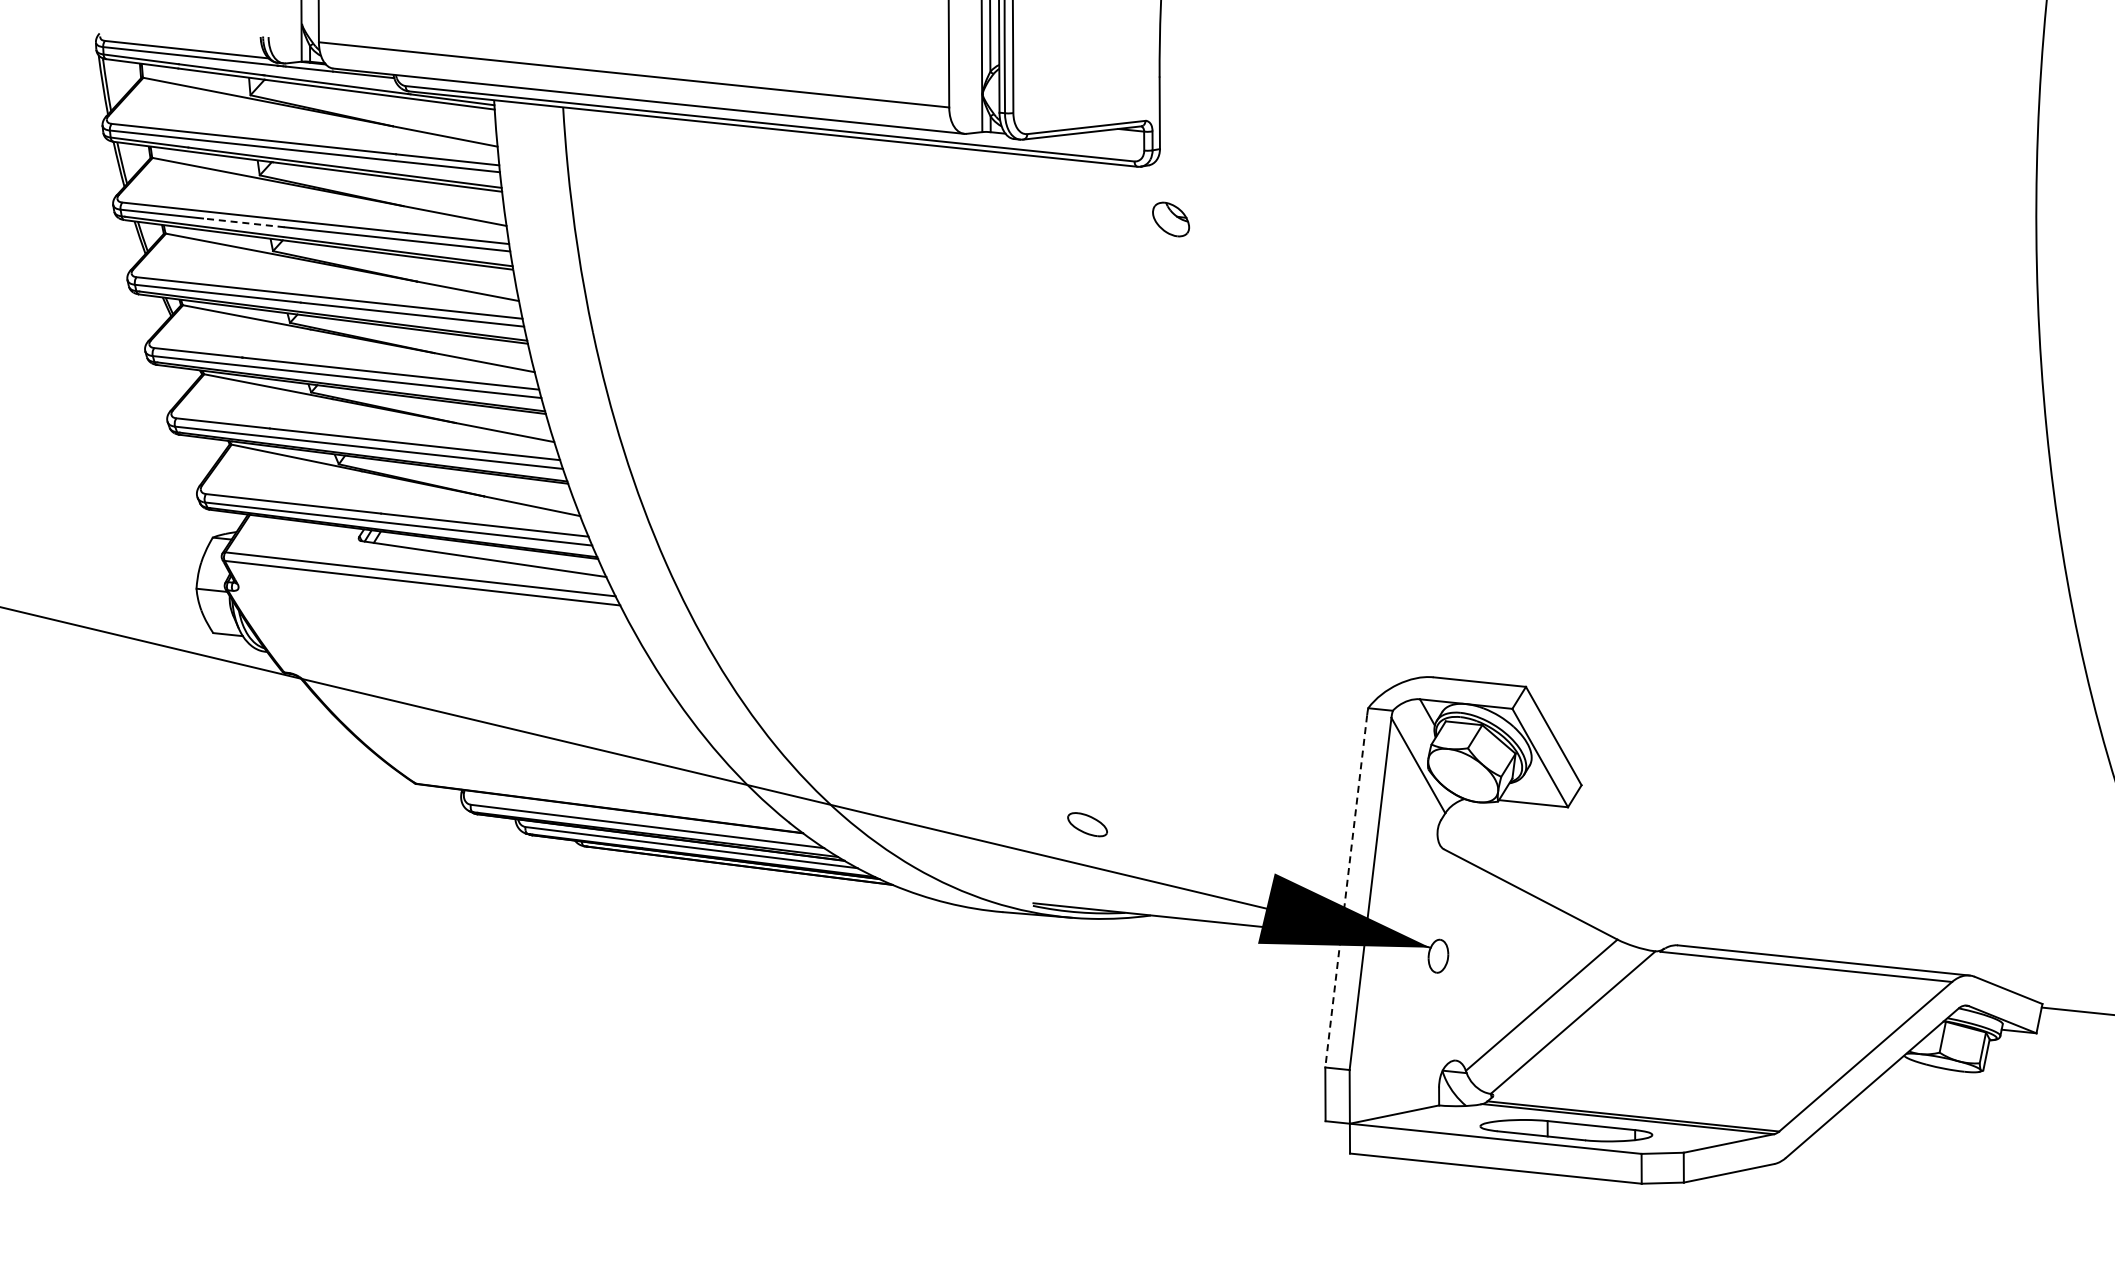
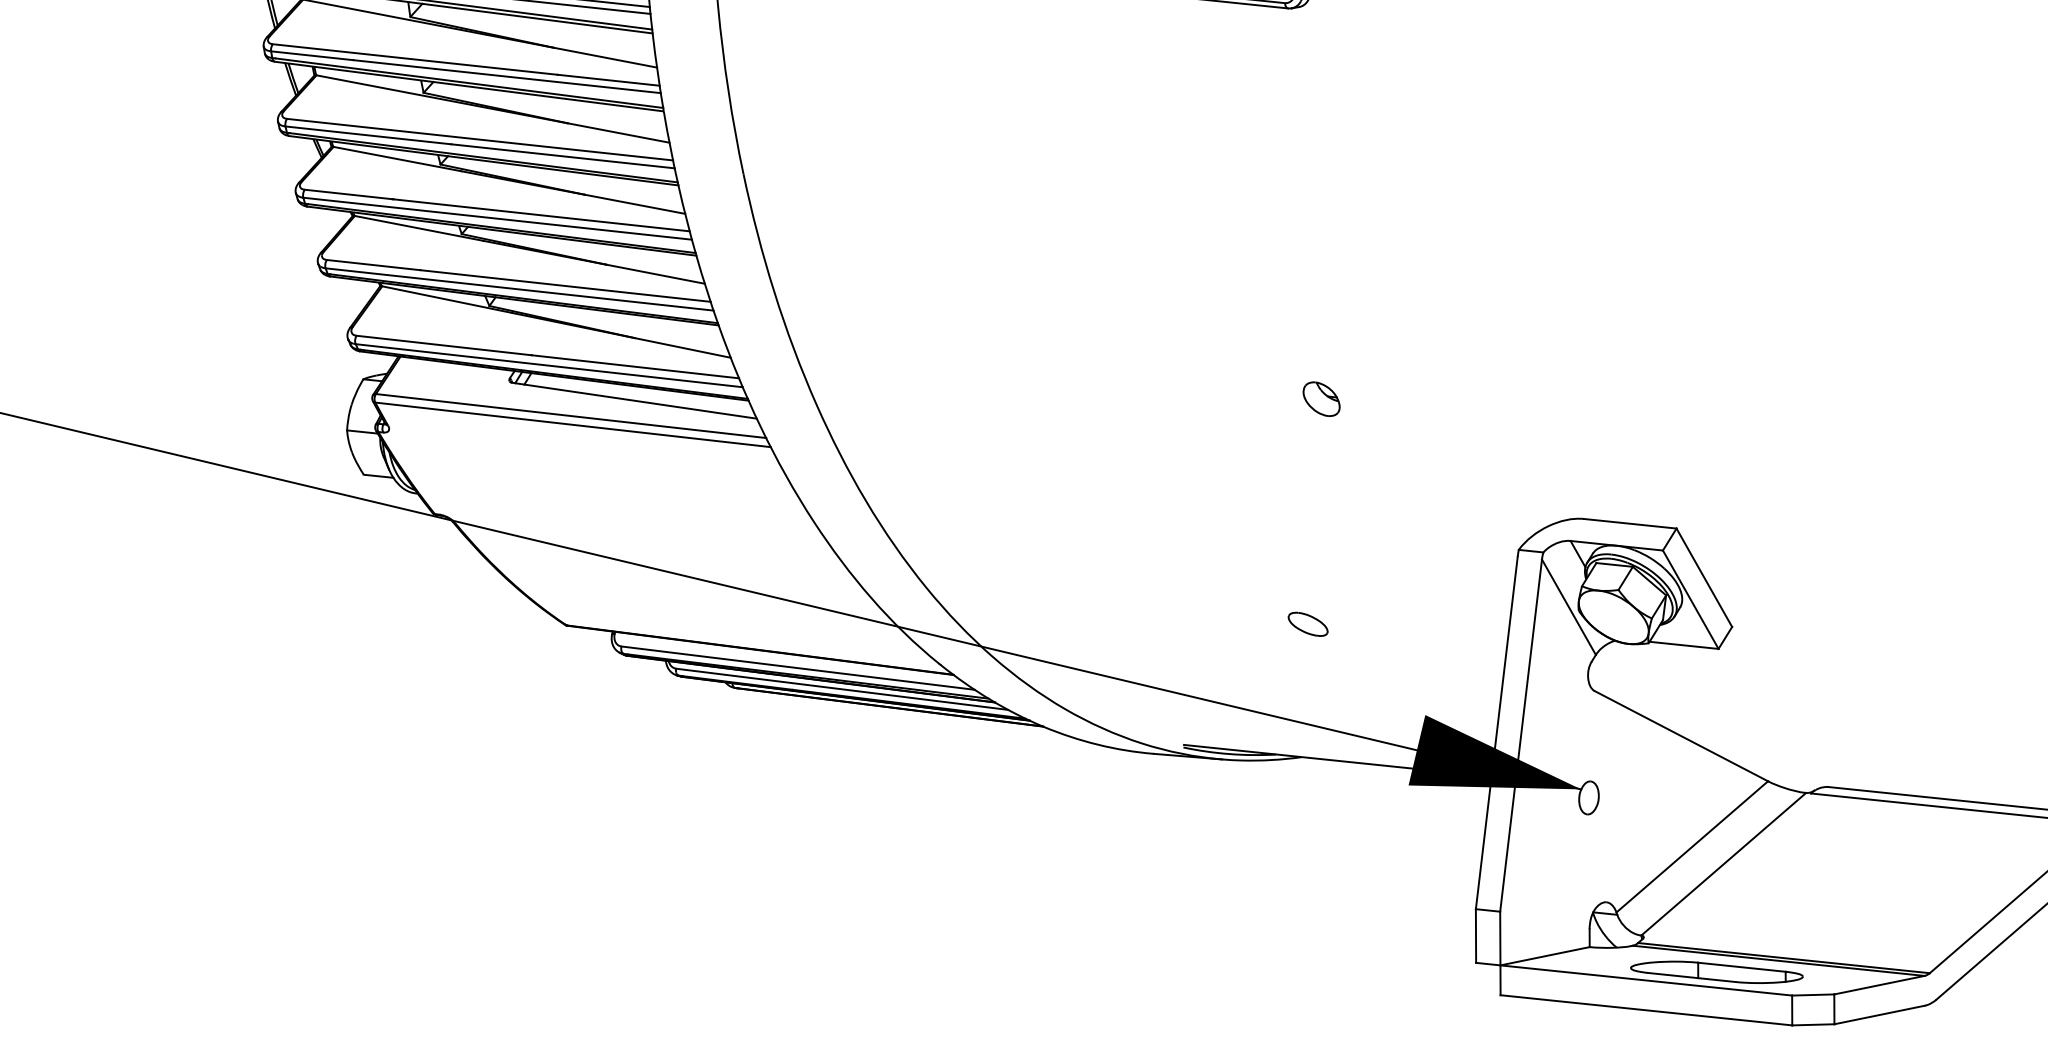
part: (1171, 219) -> (1322, 399), moved
line: (243, 222) -> (394, 64), dashed -> solid
part: (1087, 824) -> (1308, 624), moved
line: (1346, 891) -> (1497, 733), dashed -> solid

